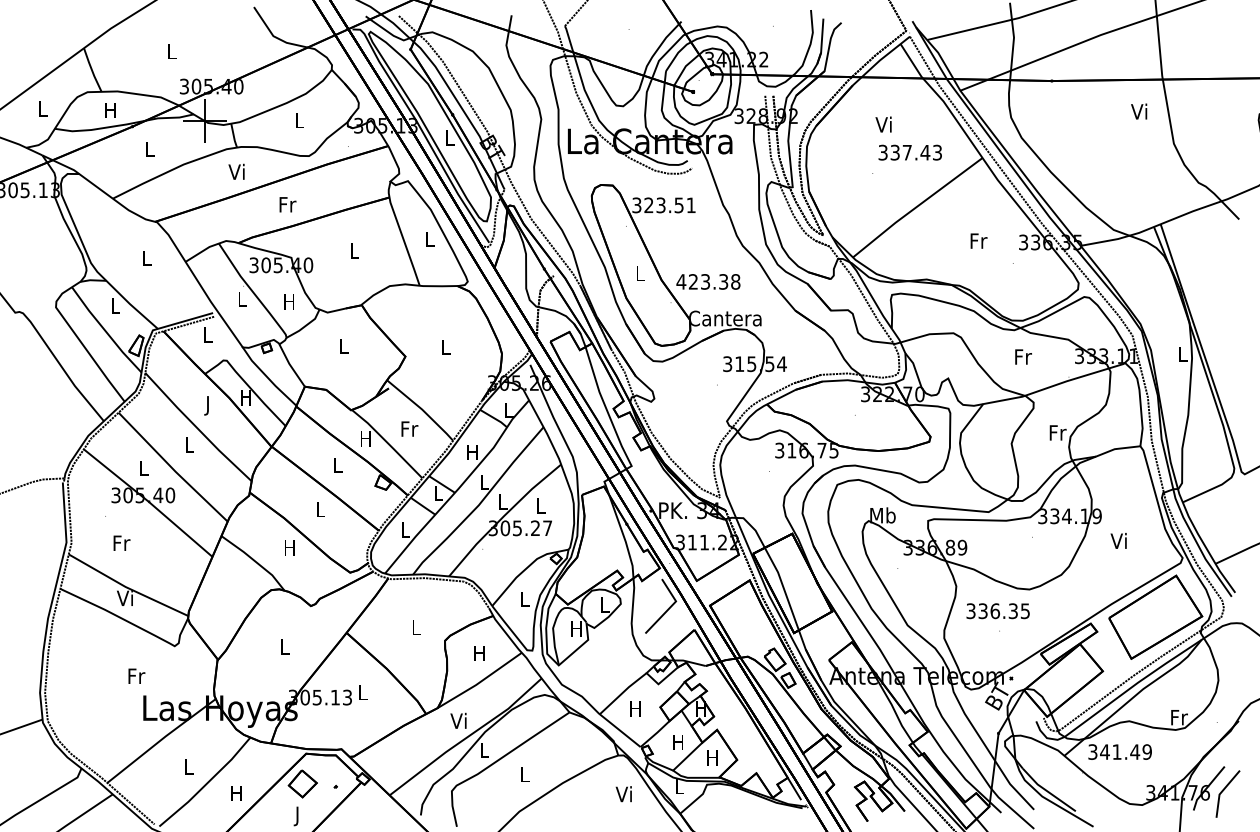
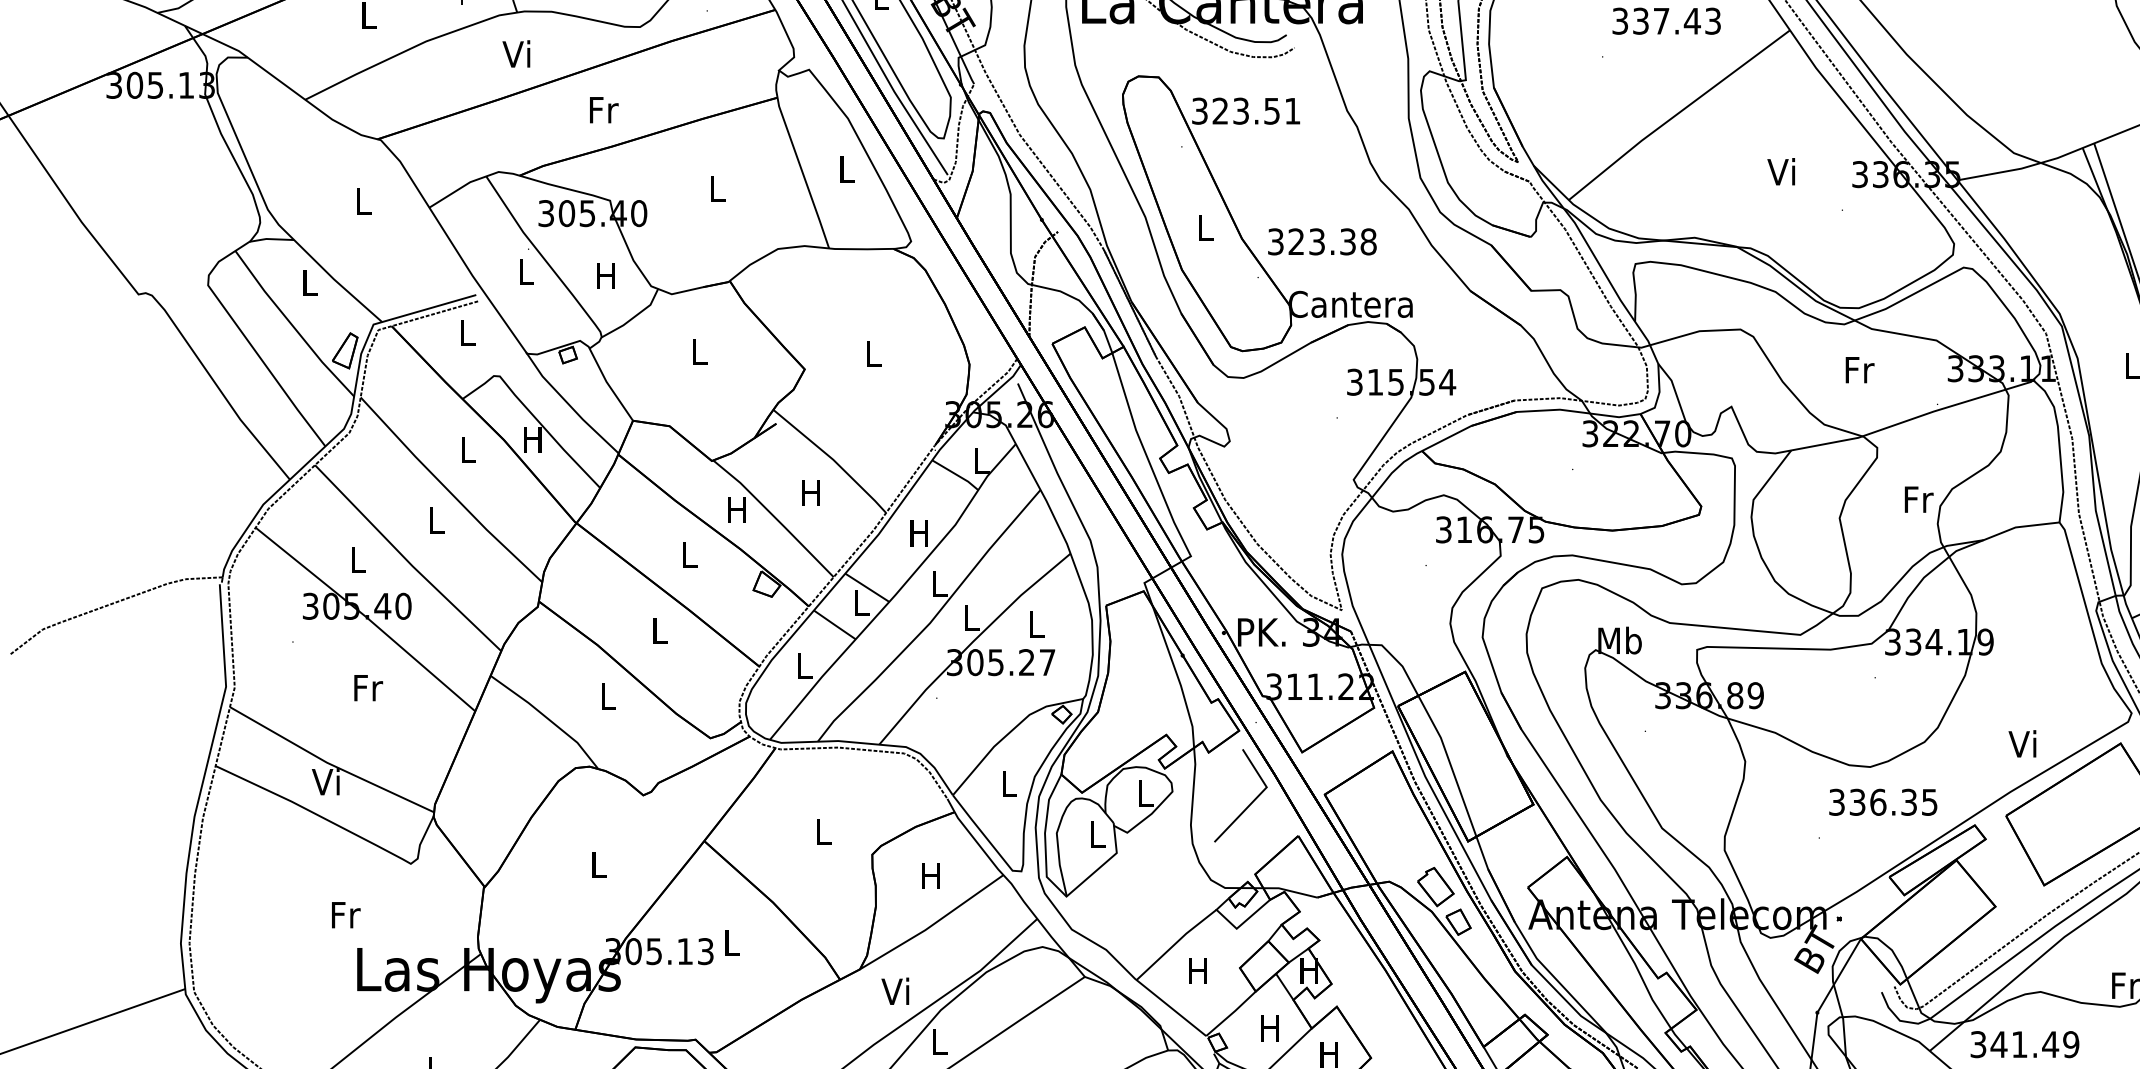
text: (978, 240) -> (1783, 171), Fr -> Vi
text: (681, 281) -> (1276, 241), 423.38 -> 323.38
text: (208, 405) -> (468, 452), J -> L
text: (409, 428) -> (811, 492), Fr -> H
text: (1118, 540) -> (2022, 743), moved
text: (121, 542) -> (367, 686), moved
text: (289, 547) -> (606, 695), H -> L
text: (997, 611) -> (1882, 802), moved
text: (576, 628) -> (1096, 833), H -> L

